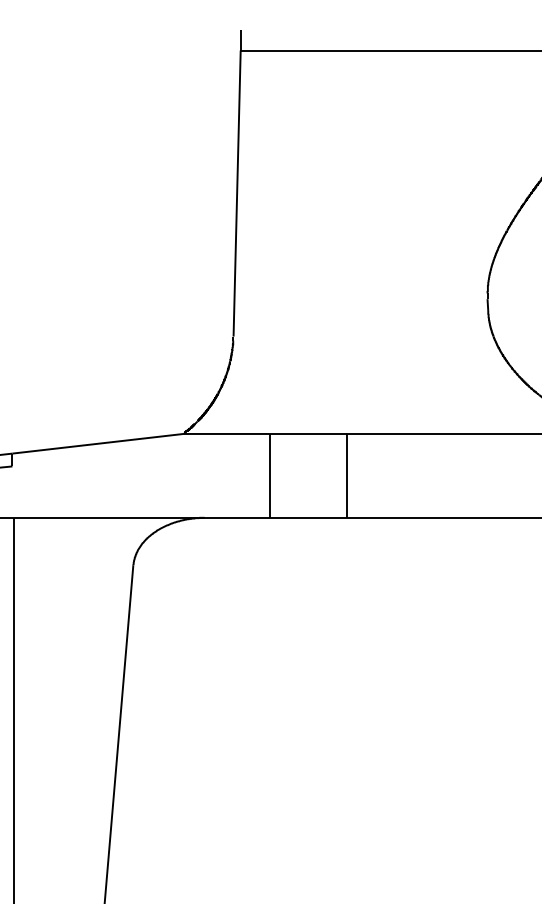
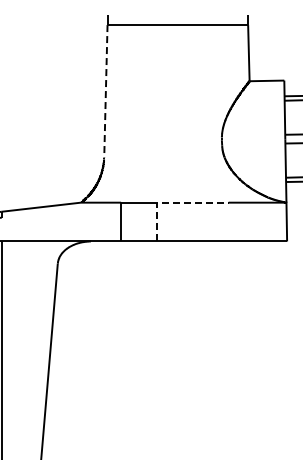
line: (236, 193) -> (105, 91), solid -> dashed
line: (380, 433) -> (172, 202), solid -> dashed

